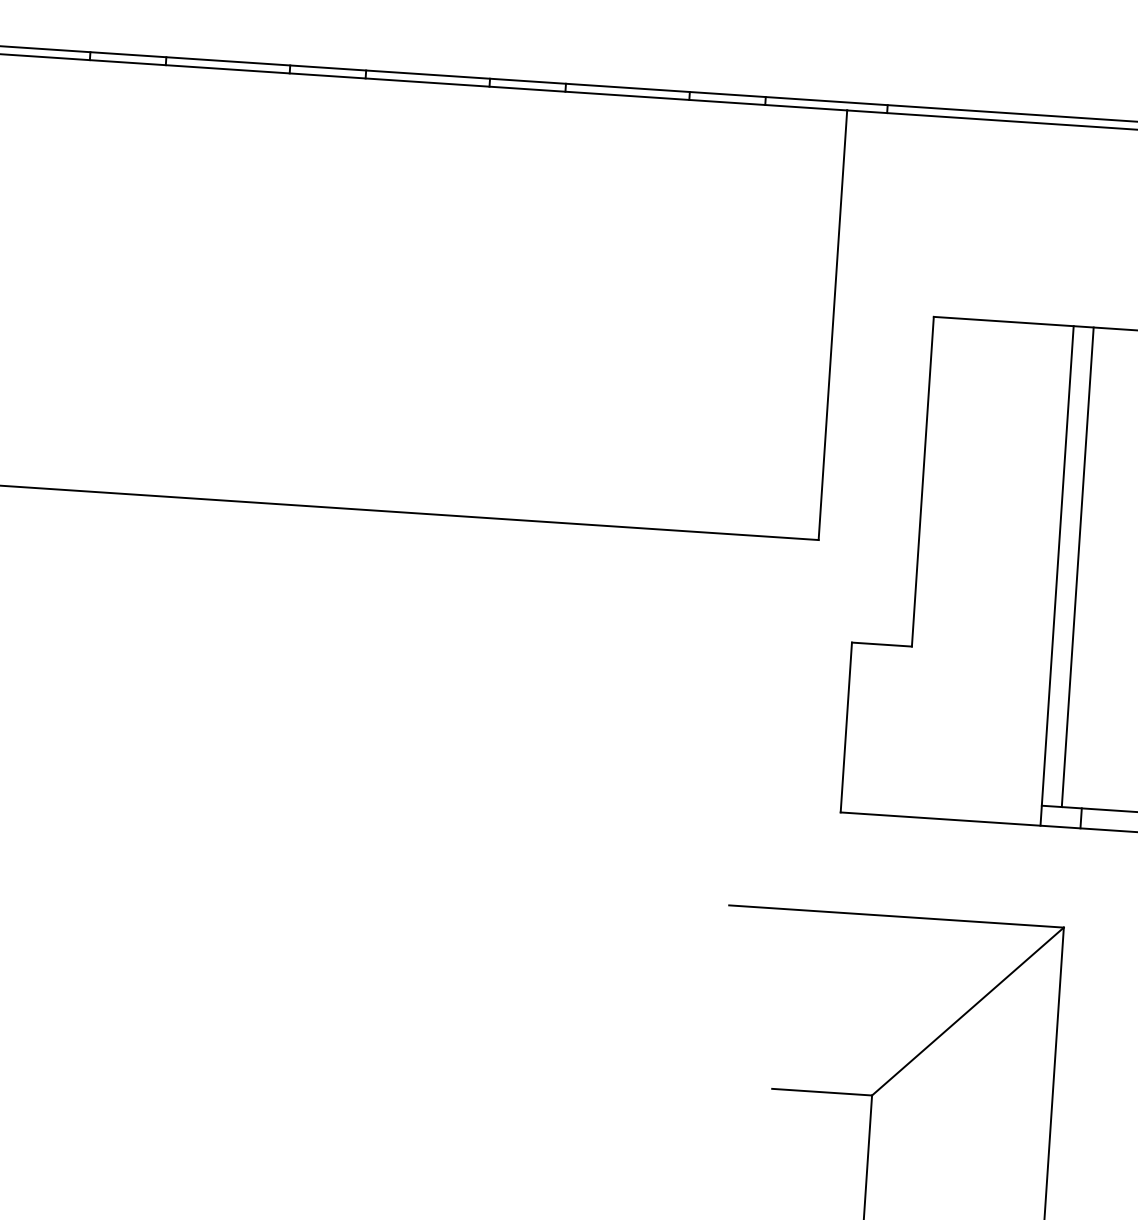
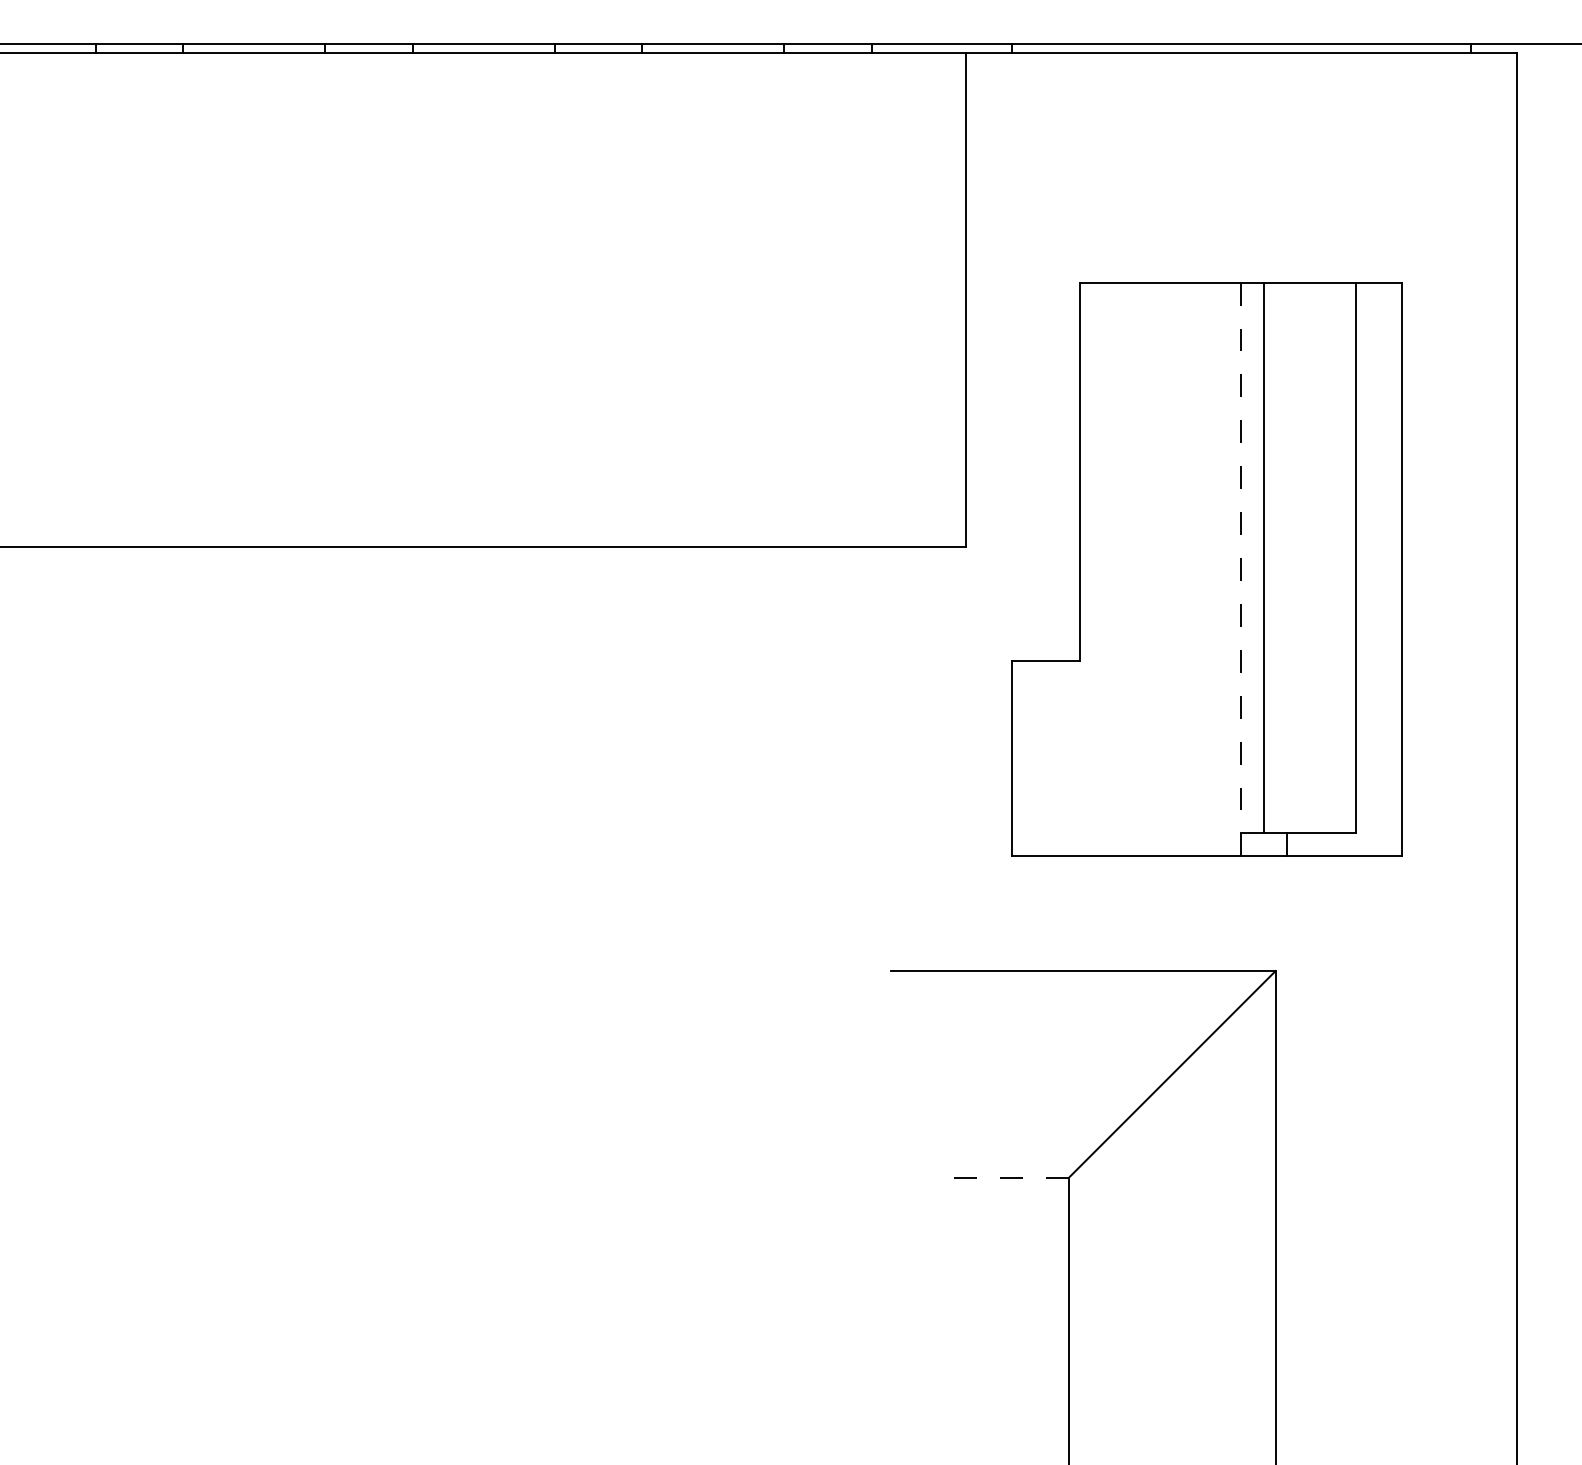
line: (1057, 575) -> (1241, 569), solid -> dashed
line: (822, 1091) -> (1011, 1177), solid -> dashed

